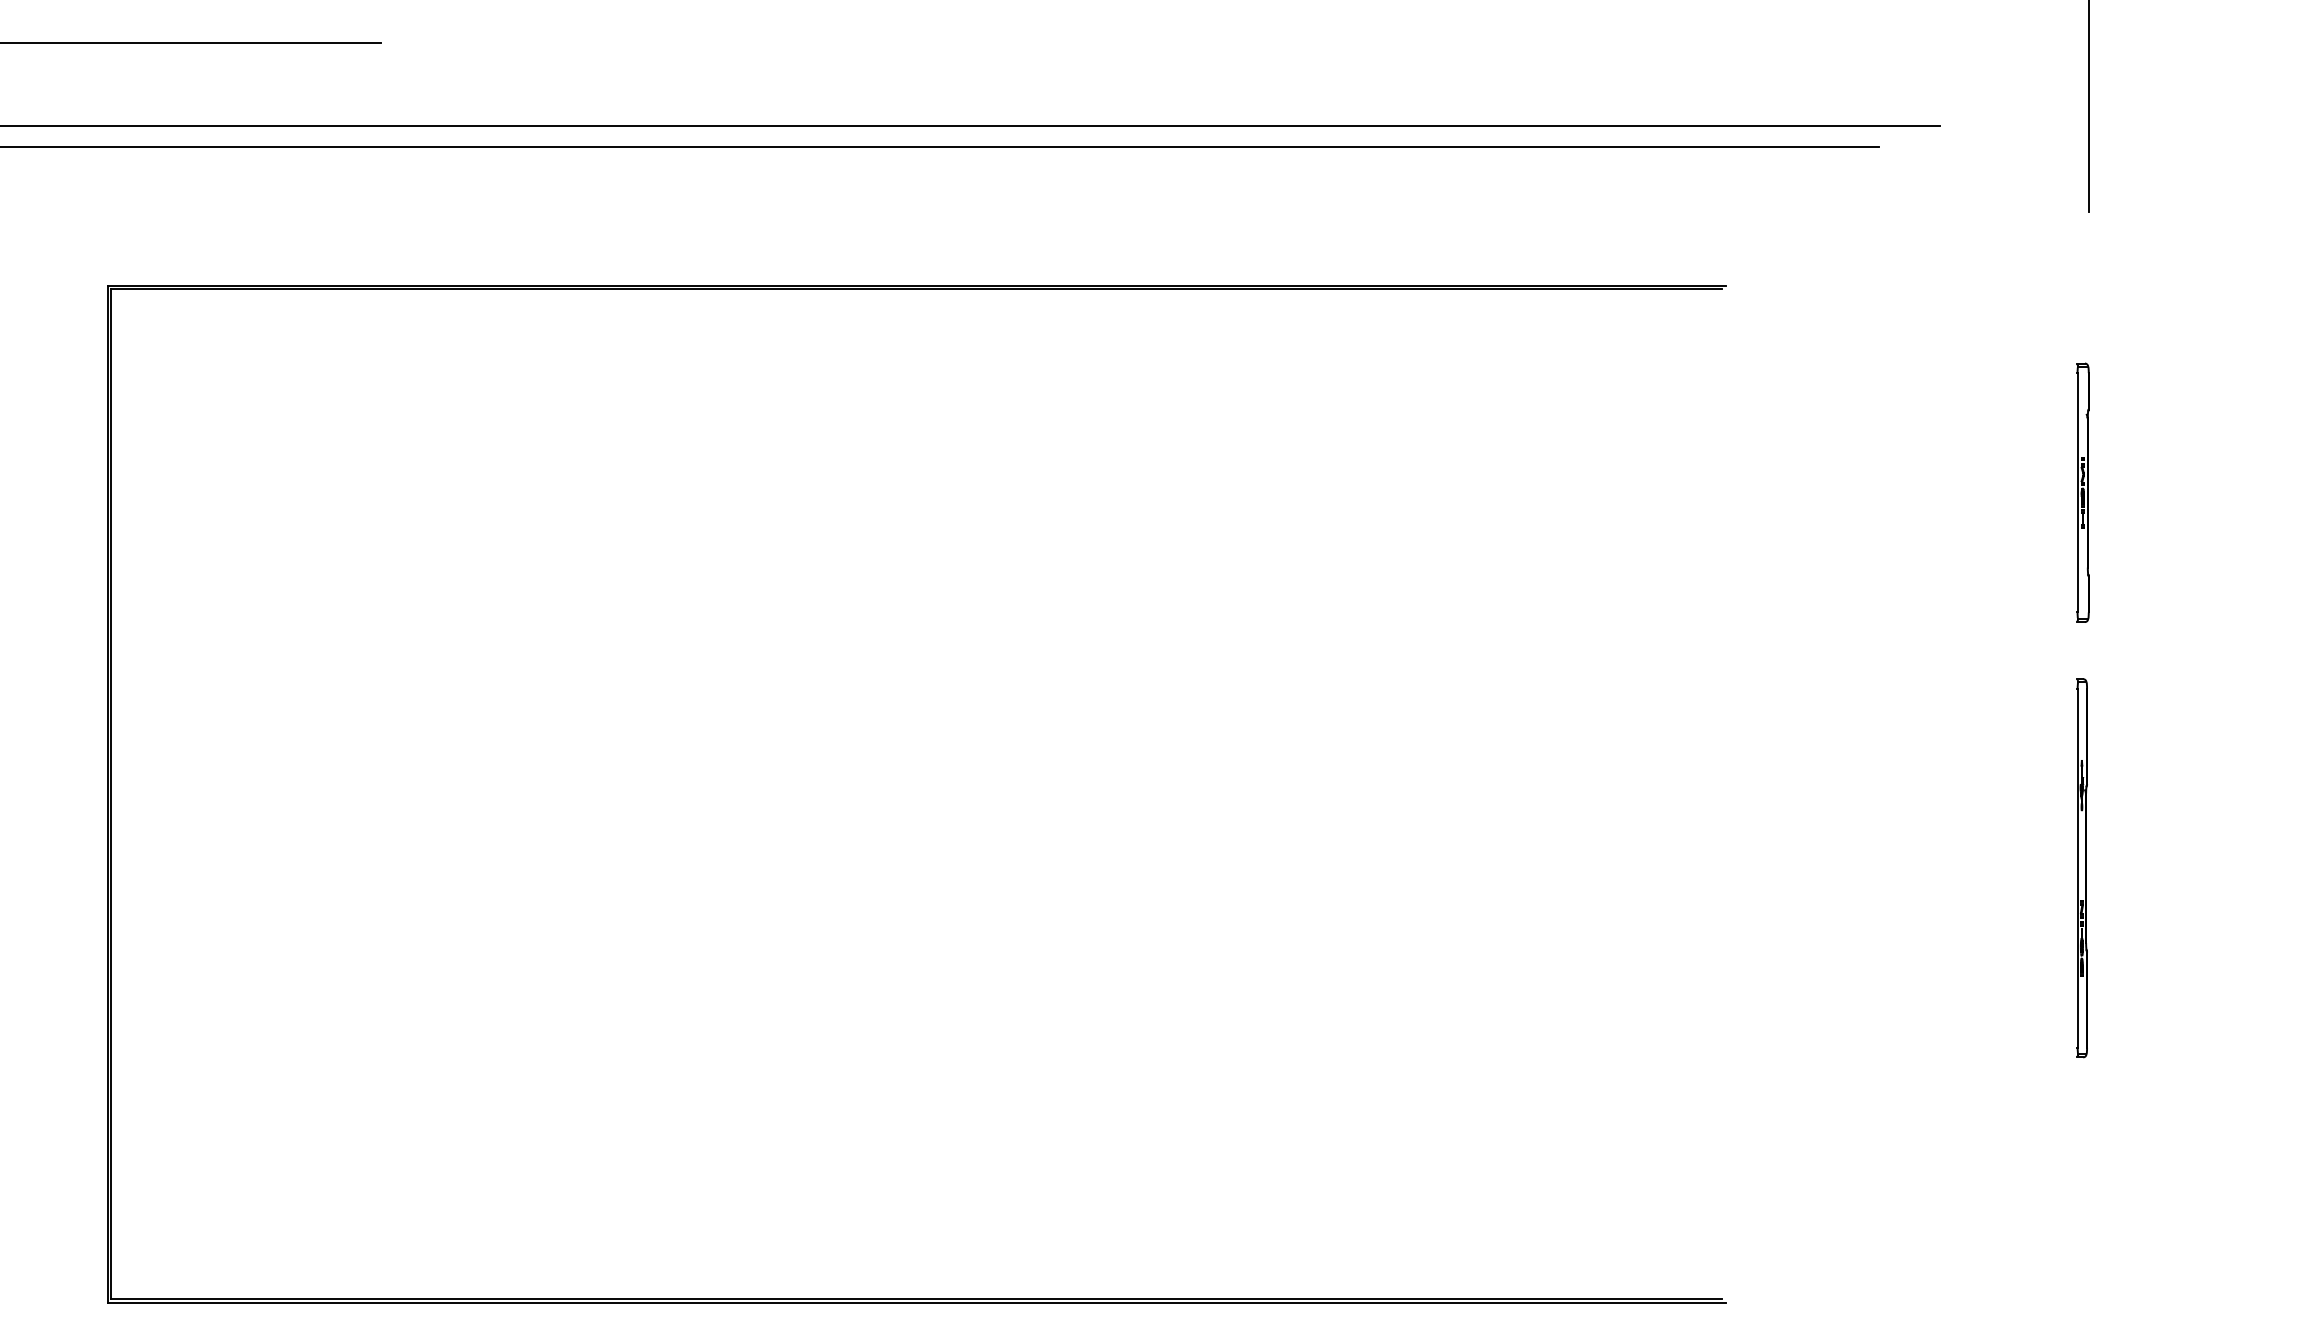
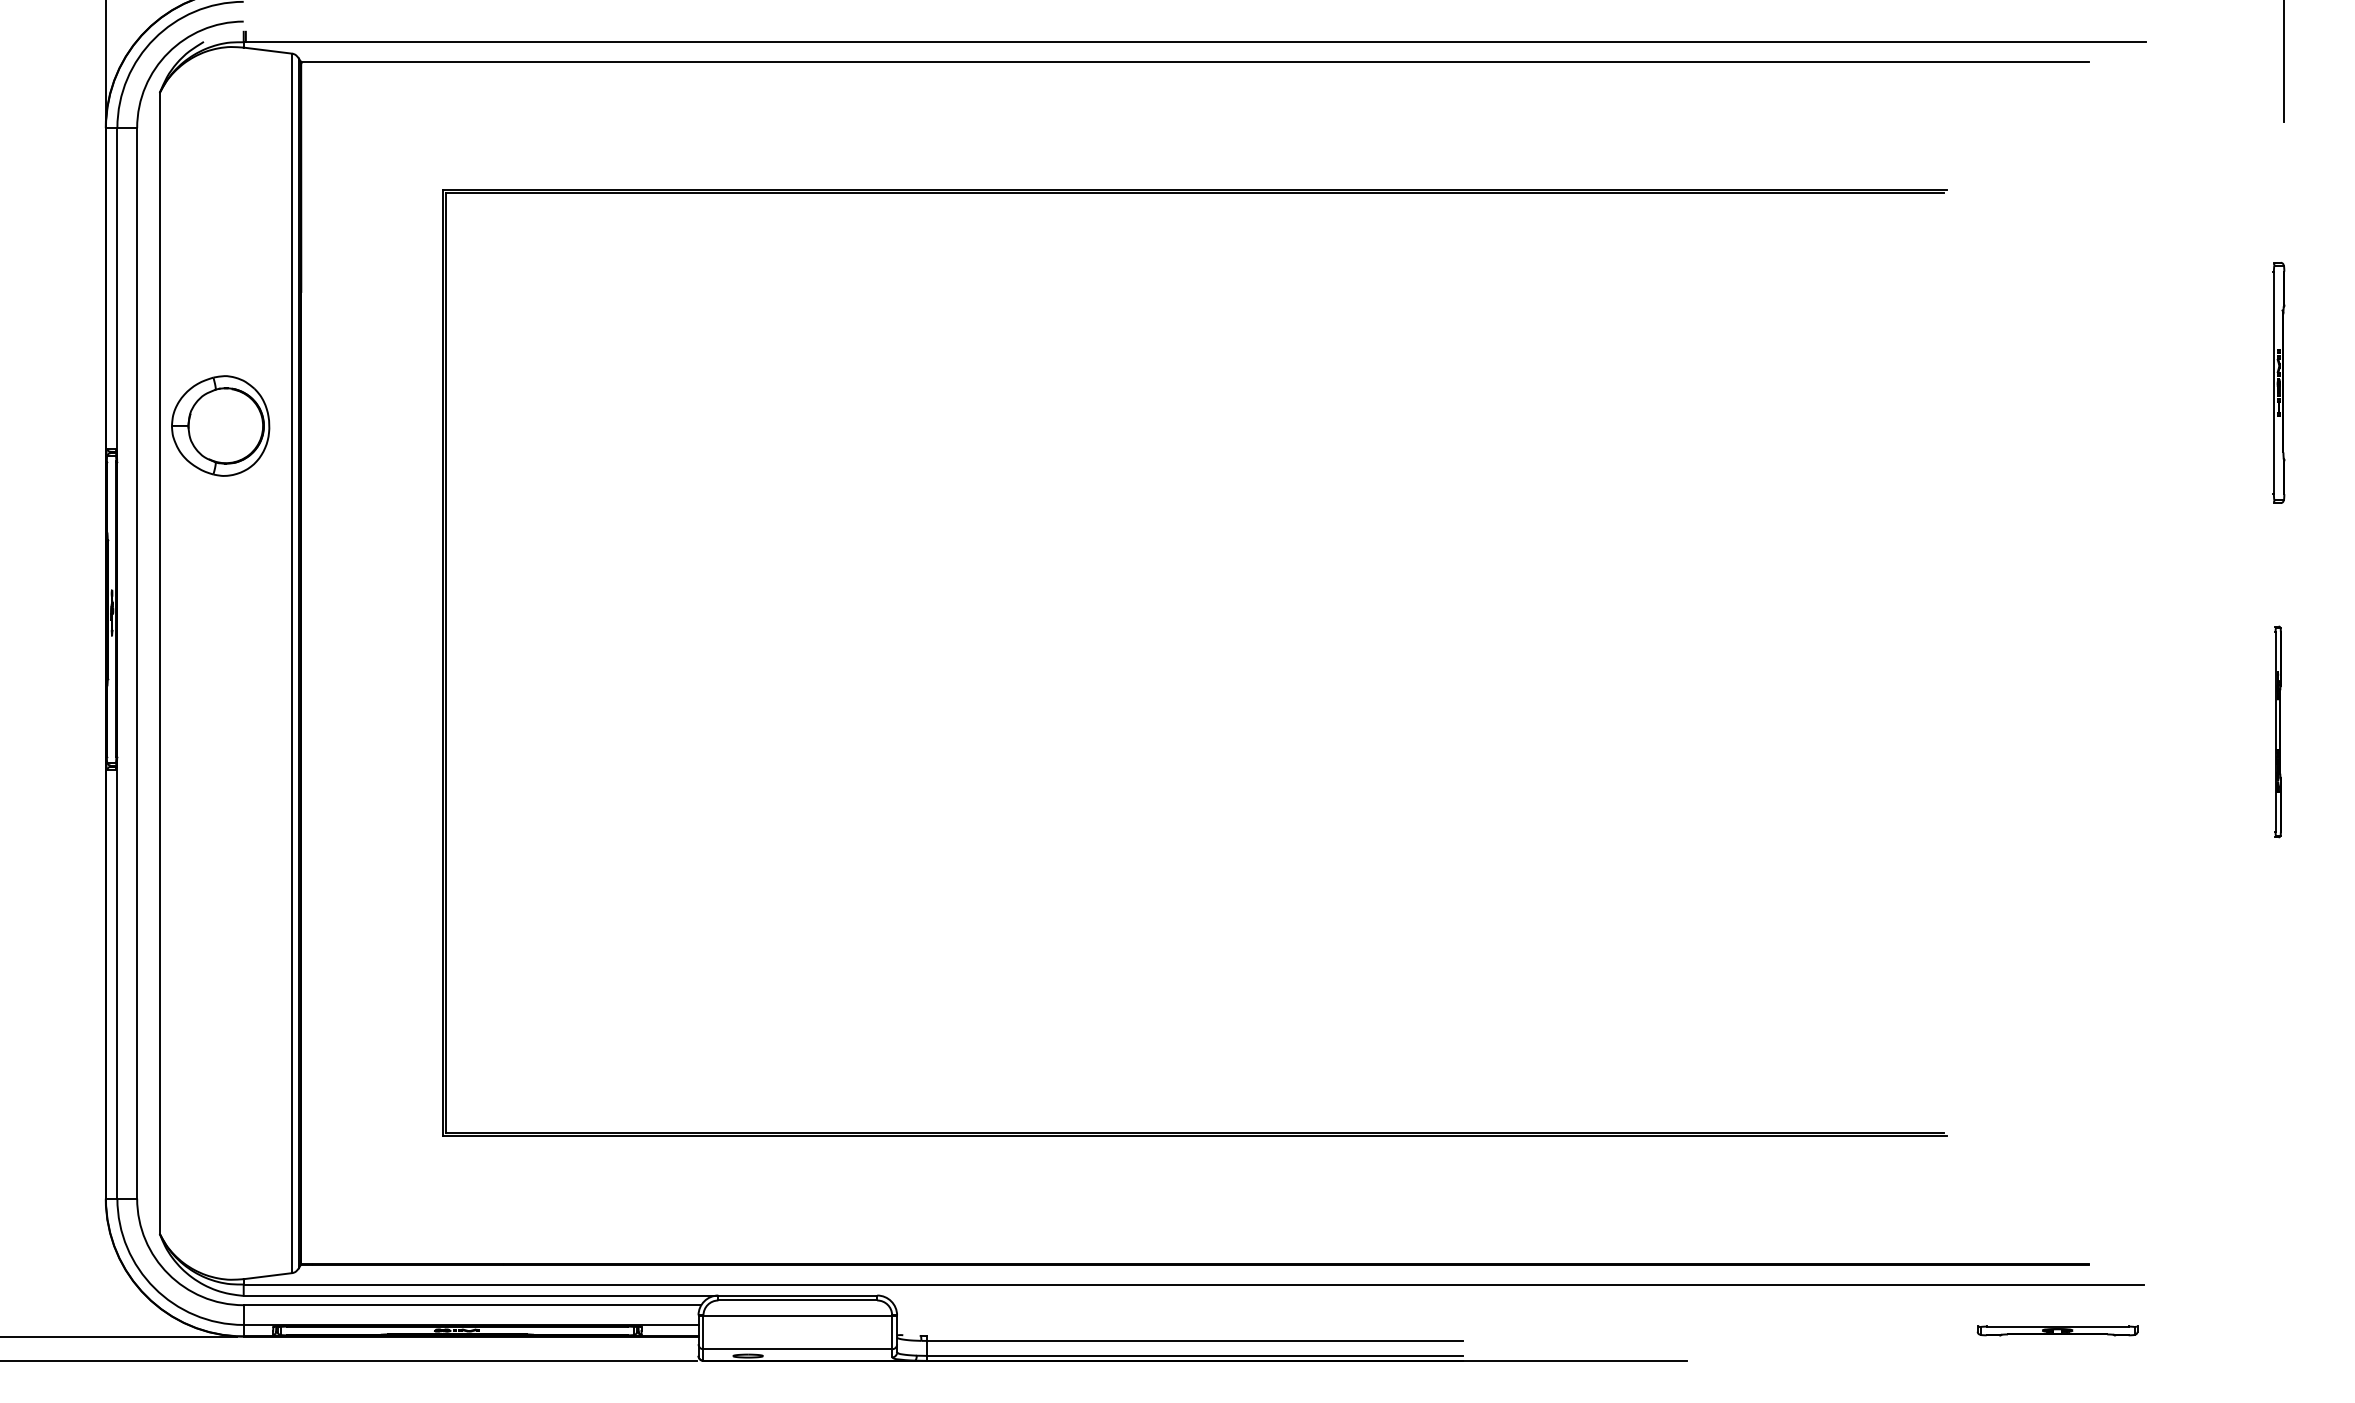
part: (2081, 867) -> (2277, 731), size x0.6

